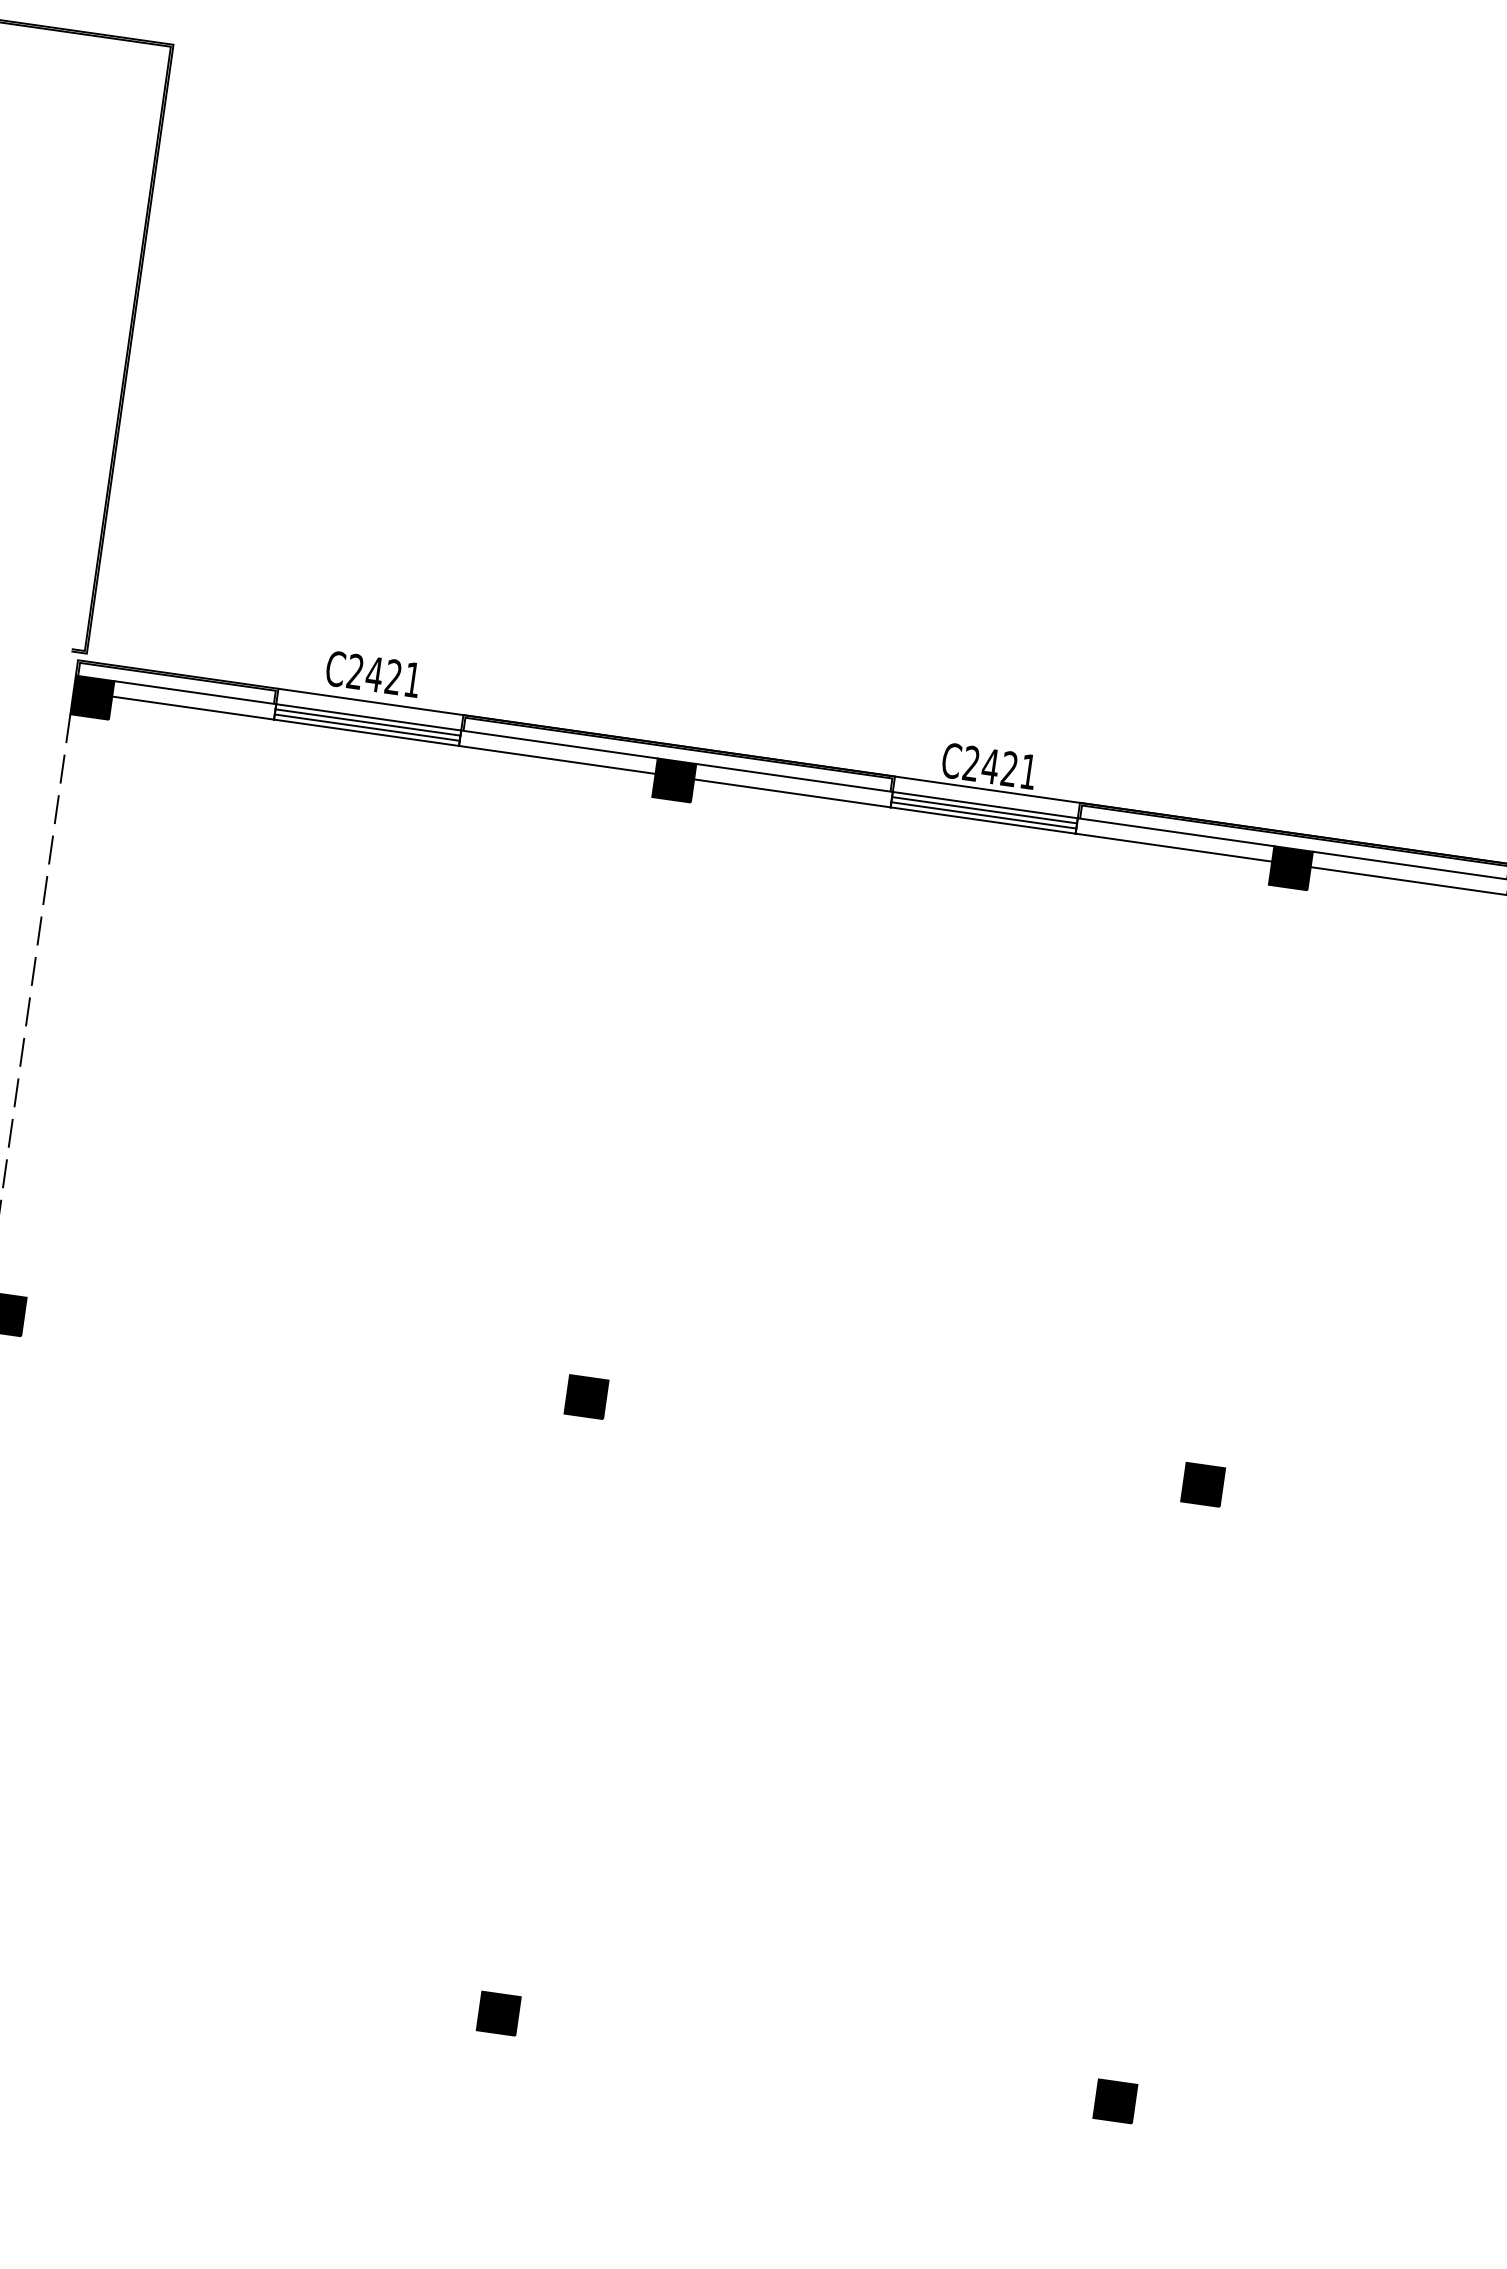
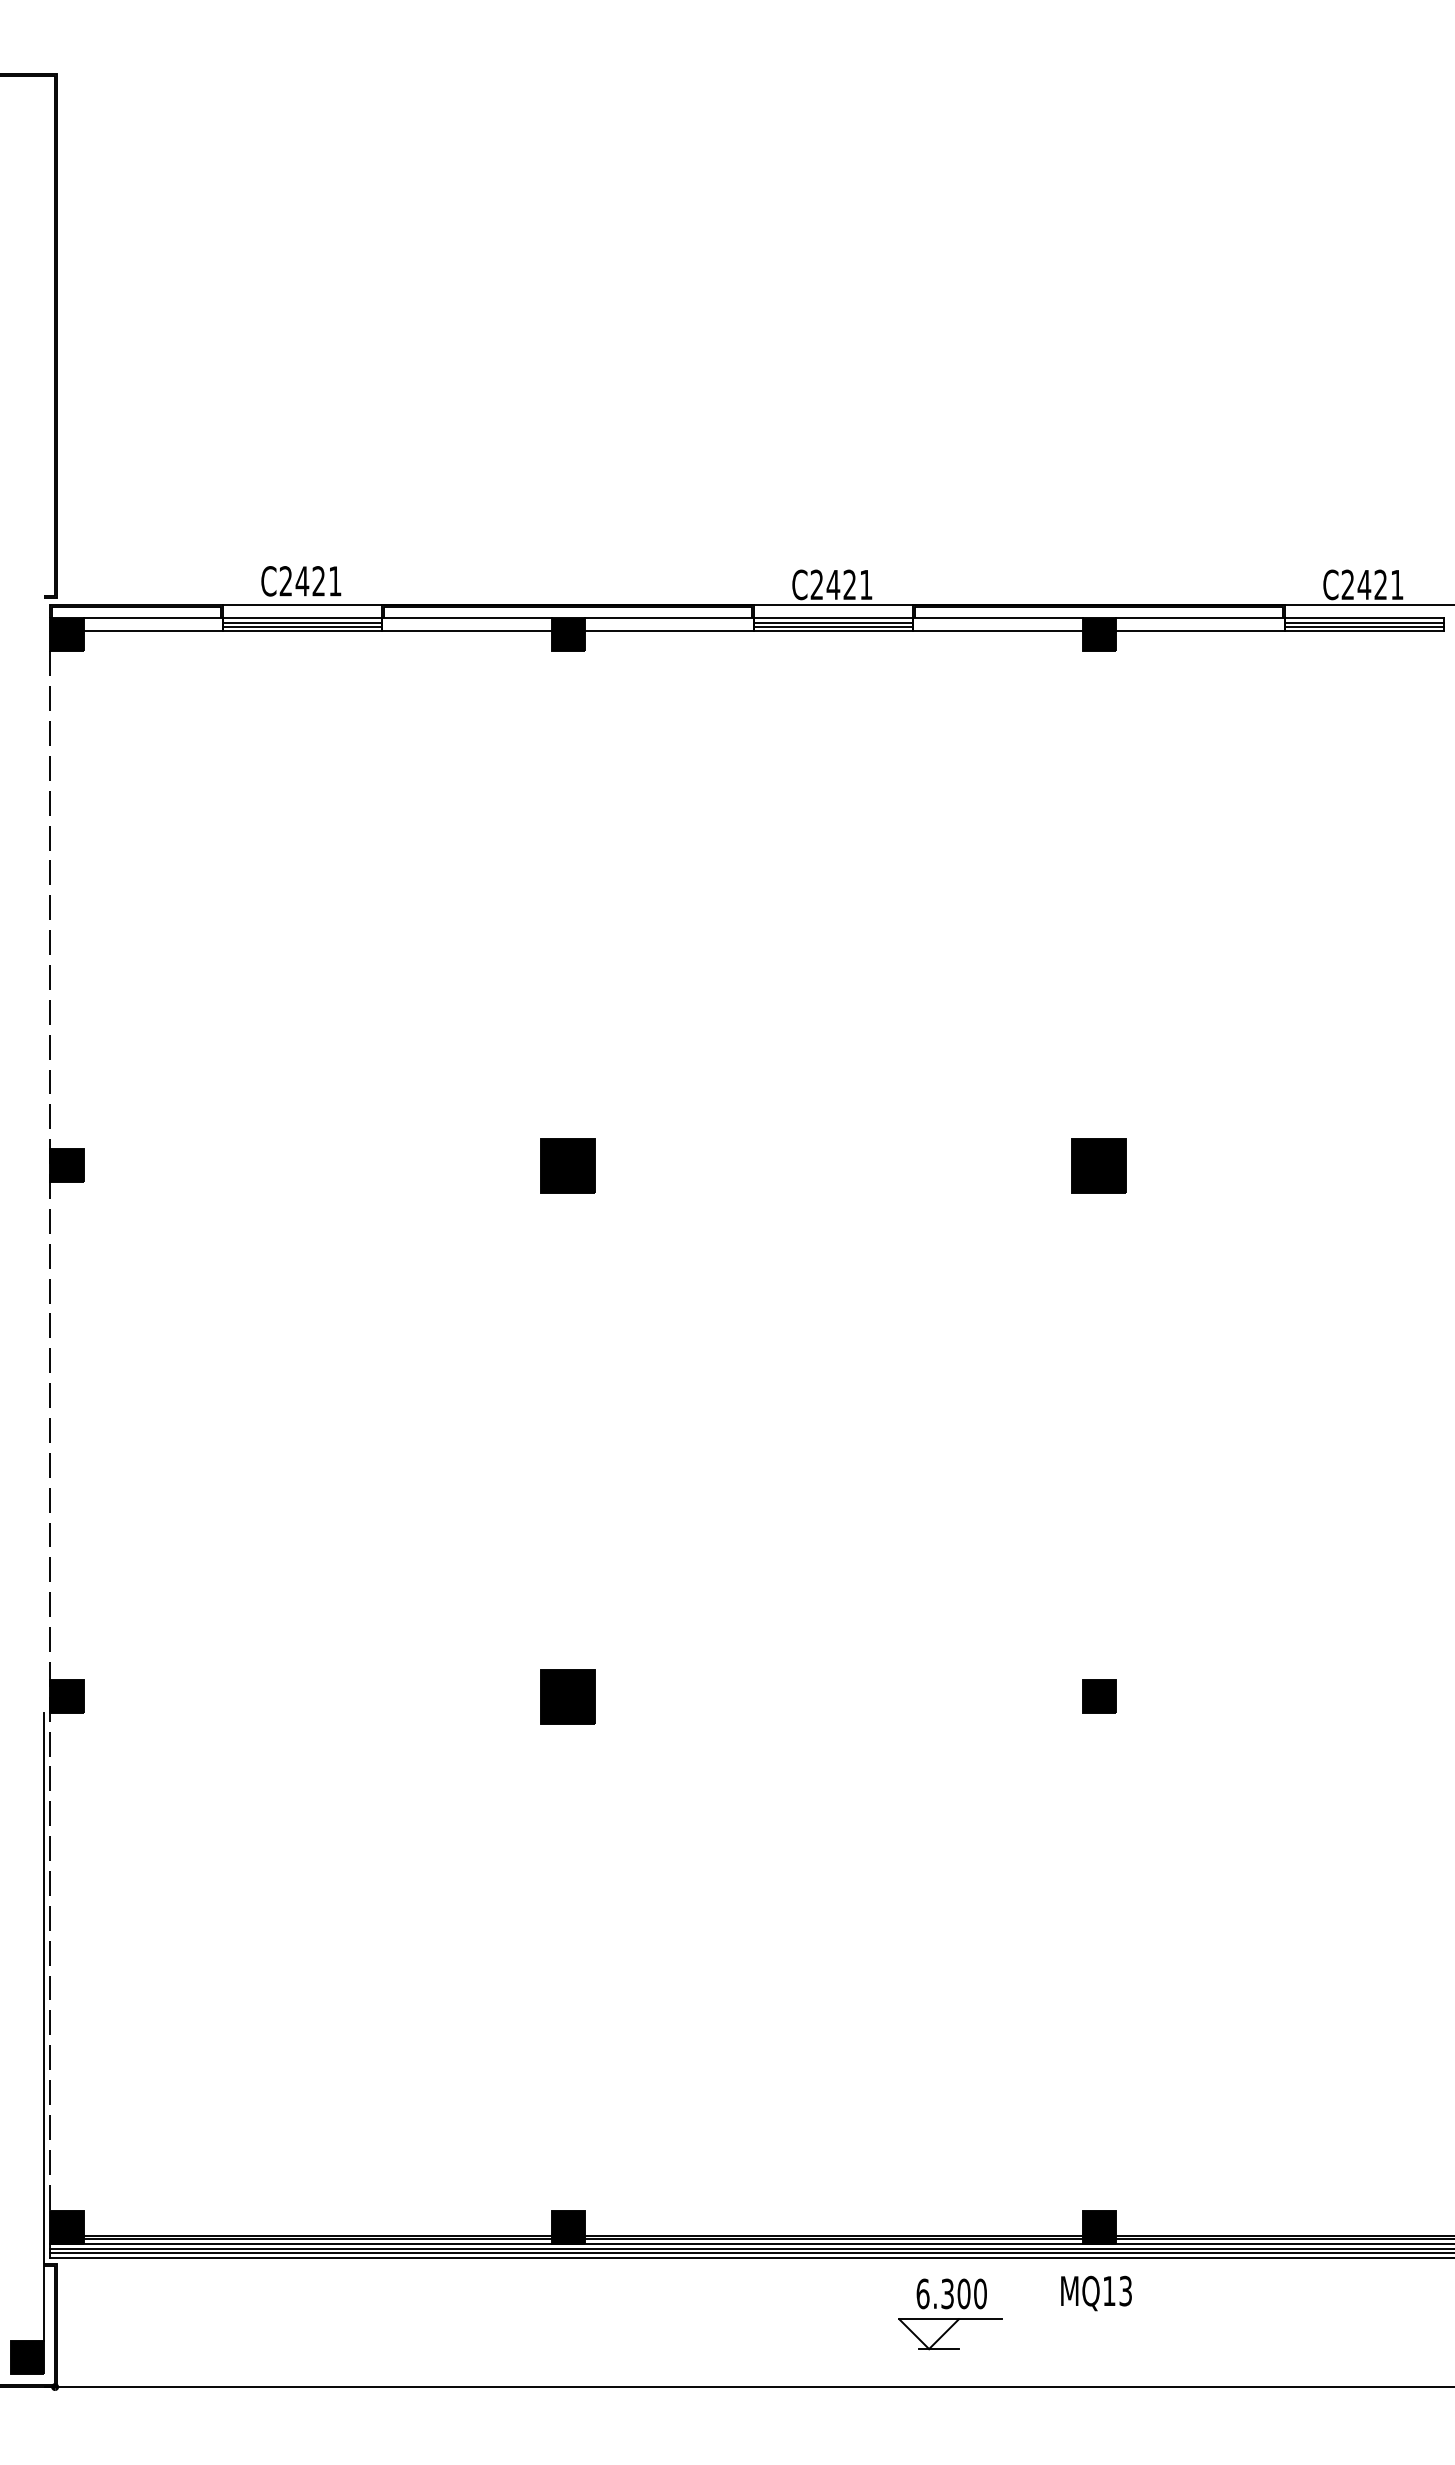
part: (586, 1396) -> (568, 1165), size x1.6
part: (1203, 1484) -> (1099, 1165), size x1.6
part: (499, 2013) -> (568, 1696), size x1.6

